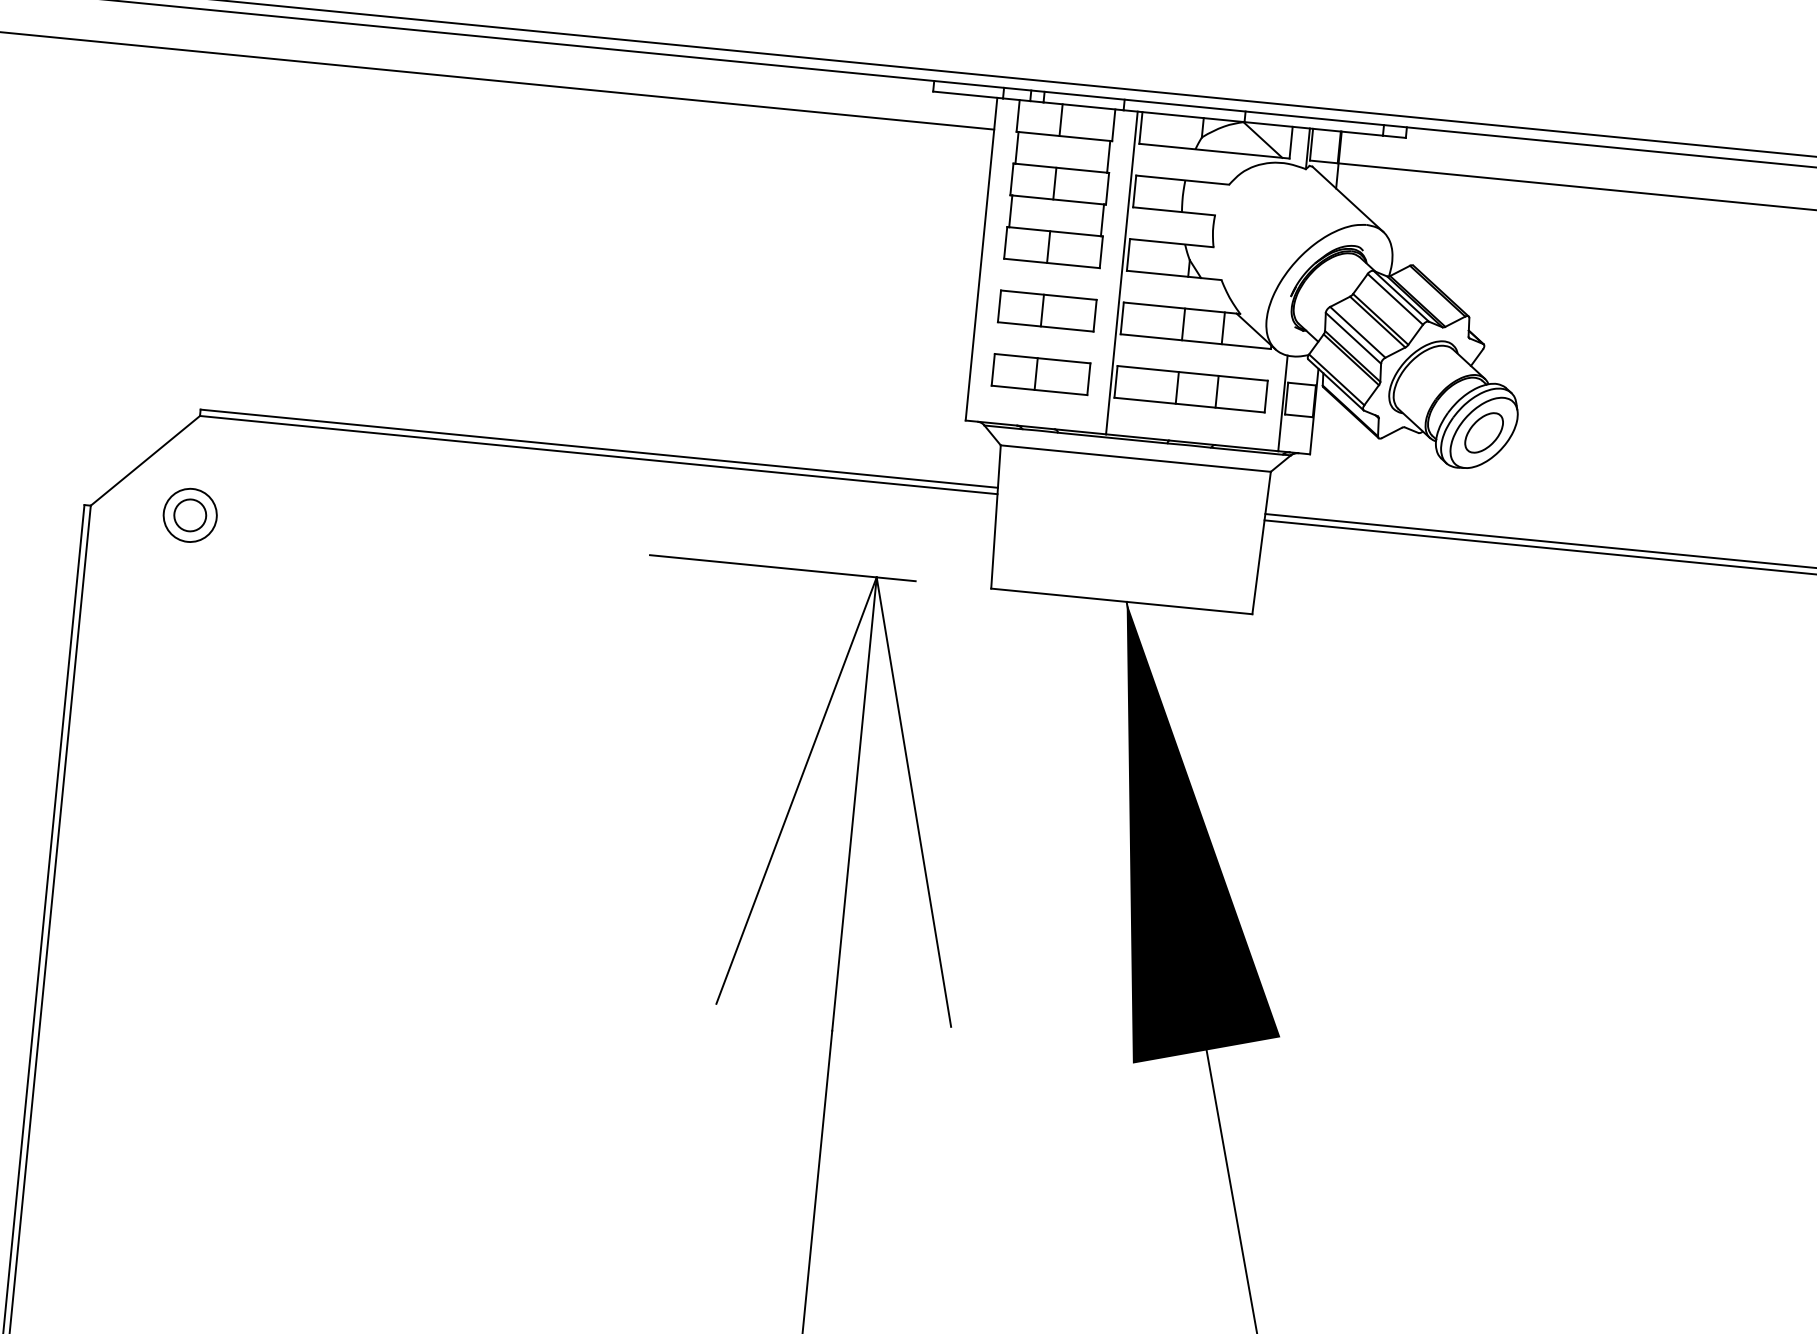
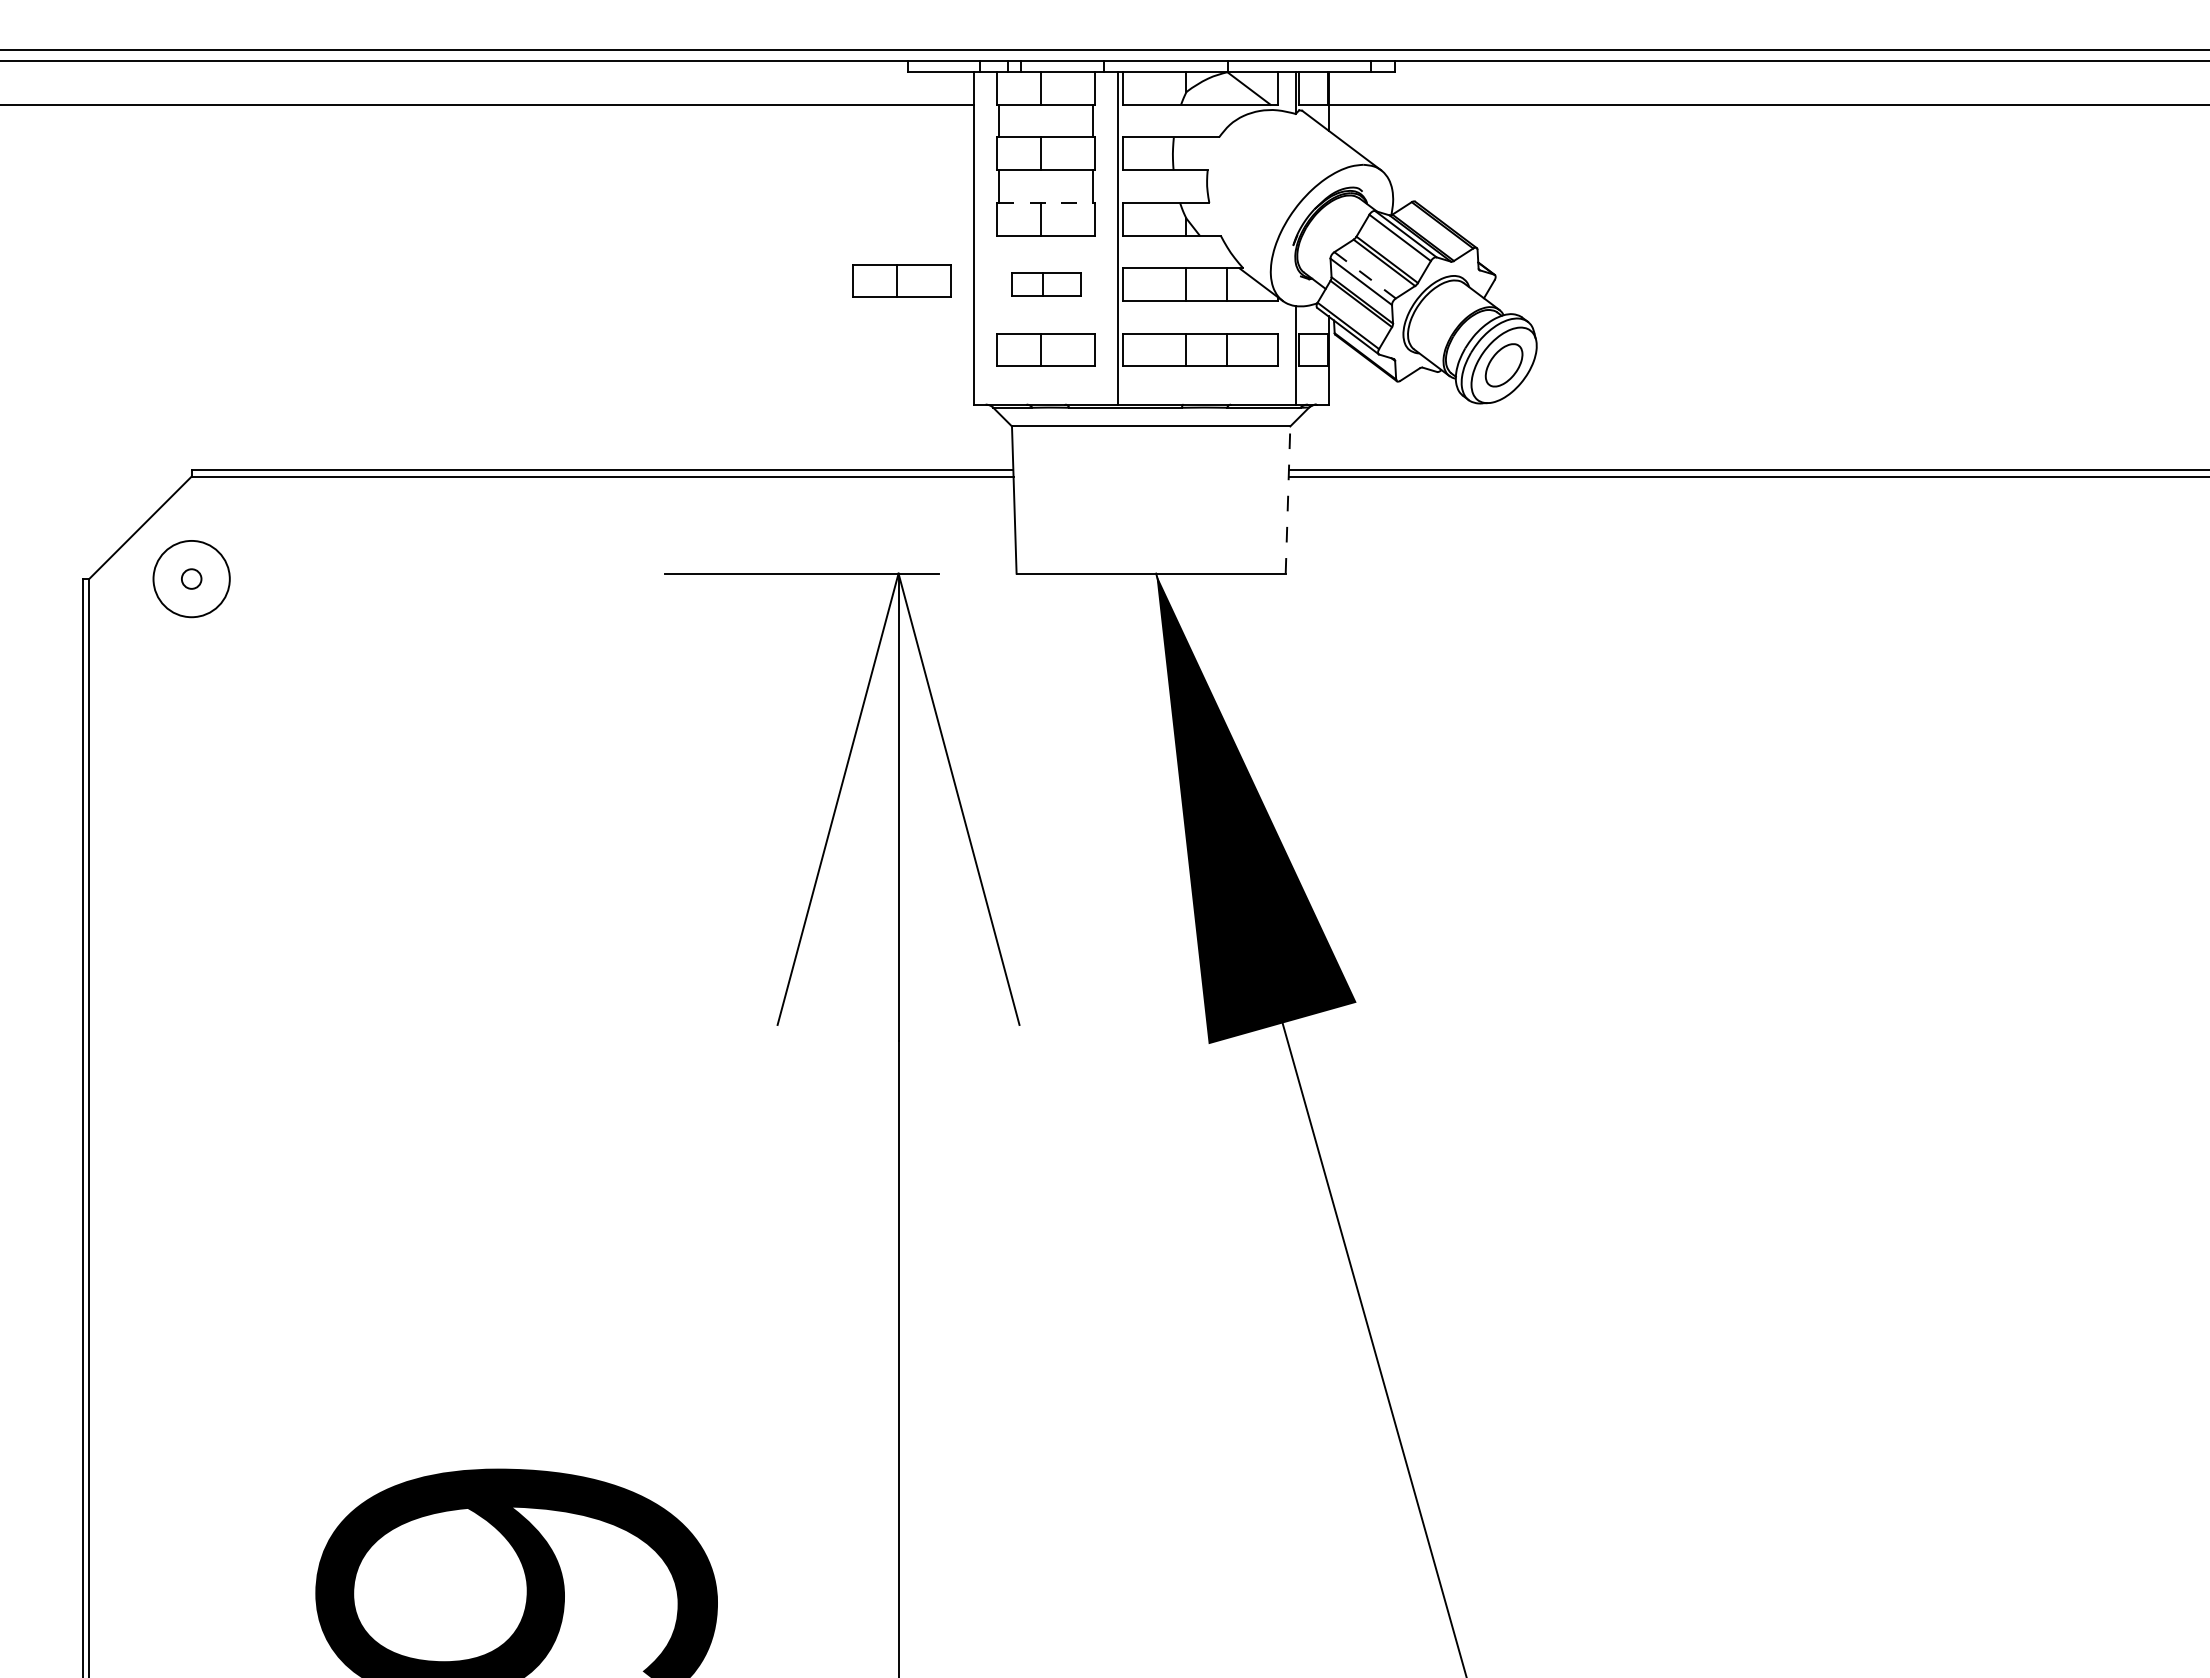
line: (1055, 231) -> (1046, 202), solid -> dashed
part: (907, 293) -> (901, 280), added
part: (1046, 310) -> (1045, 284), size x0.7
line: (1358, 332) -> (1365, 275), solid -> dashed
circle: (190, 514) -> (191, 578), size x0.6
circle: (190, 514) -> (191, 578), size x1.4
line: (1262, 543) -> (1288, 500), solid -> dashed

